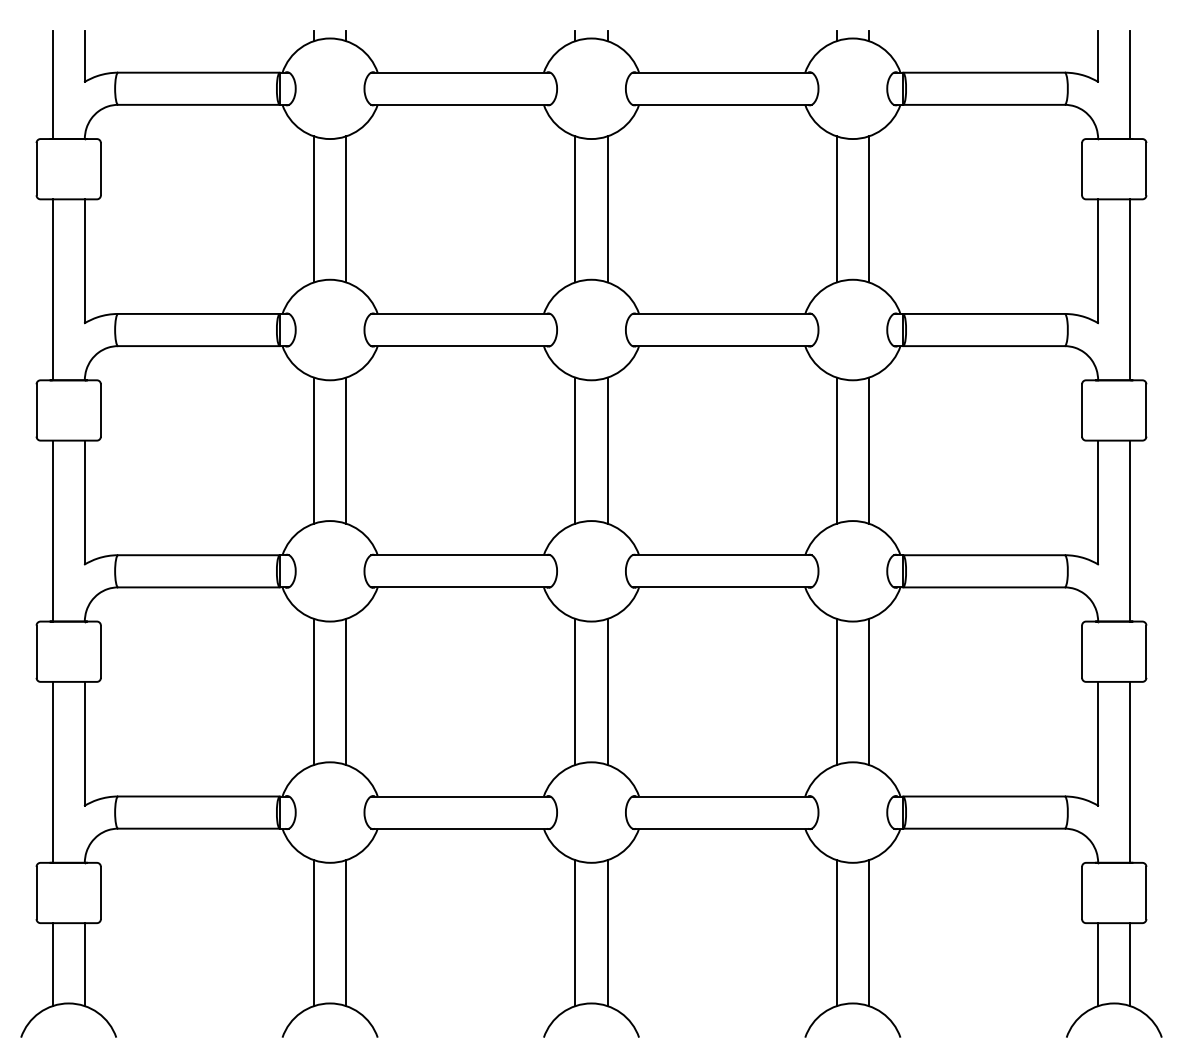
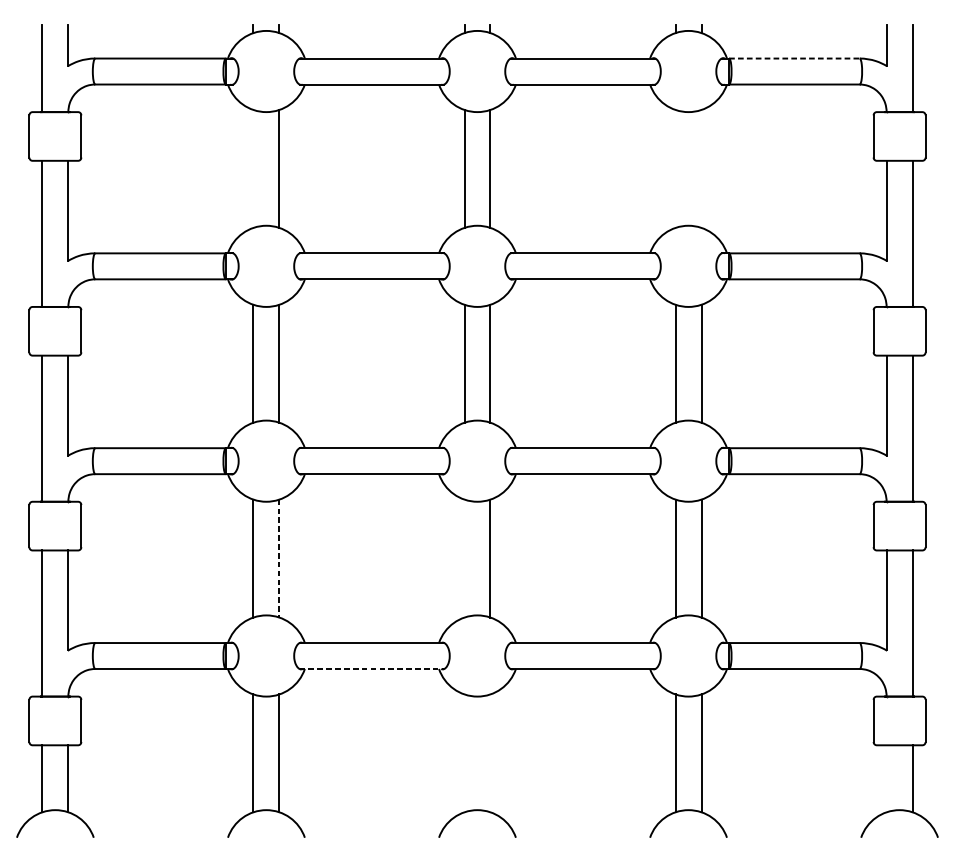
line: (984, 72) -> (794, 58), solid -> dashed
line: (314, 209) -> (253, 169), removed
line: (836, 209) -> (675, 169), removed
line: (868, 209) -> (701, 169), removed
line: (575, 691) -> (464, 558), removed
line: (346, 692) -> (279, 559), solid -> dashed
line: (460, 828) -> (371, 668), solid -> dashed
line: (575, 933) -> (464, 753), removed
line: (607, 933) -> (490, 753), removed
line: (1098, 964) -> (886, 778), removed

